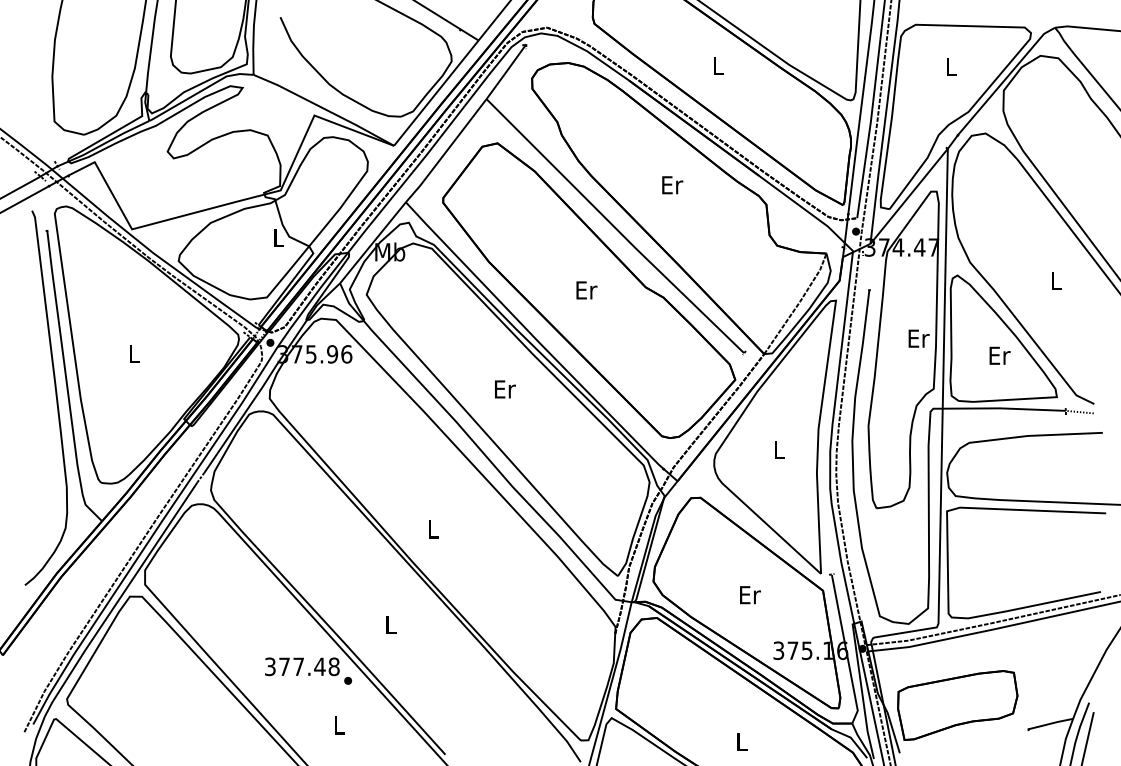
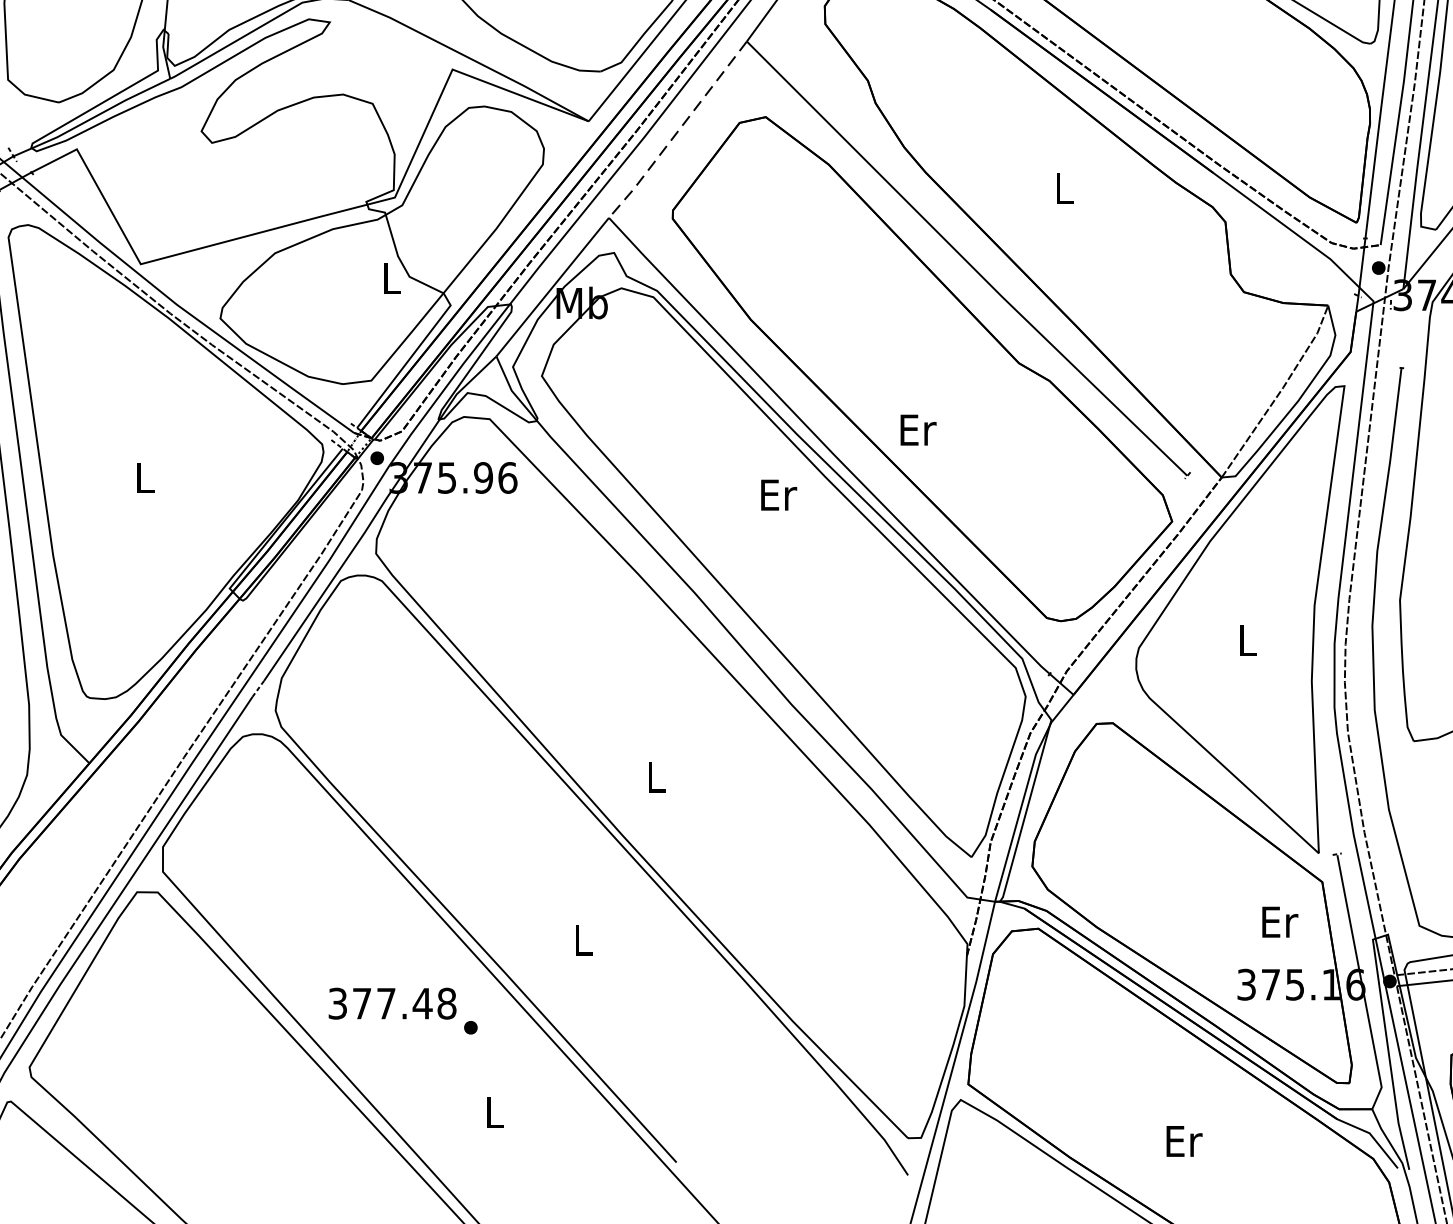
line: (445, 152) -> (676, 132), solid -> dashed
text: (672, 185) -> (1064, 189), Er -> L
text: (586, 290) -> (917, 430), moved
text: (505, 389) -> (779, 495), moved
text: (750, 595) -> (1280, 922), moved
text: (308, 670) -> (403, 1009), moved
text: (742, 742) -> (1184, 1141), L -> Er

